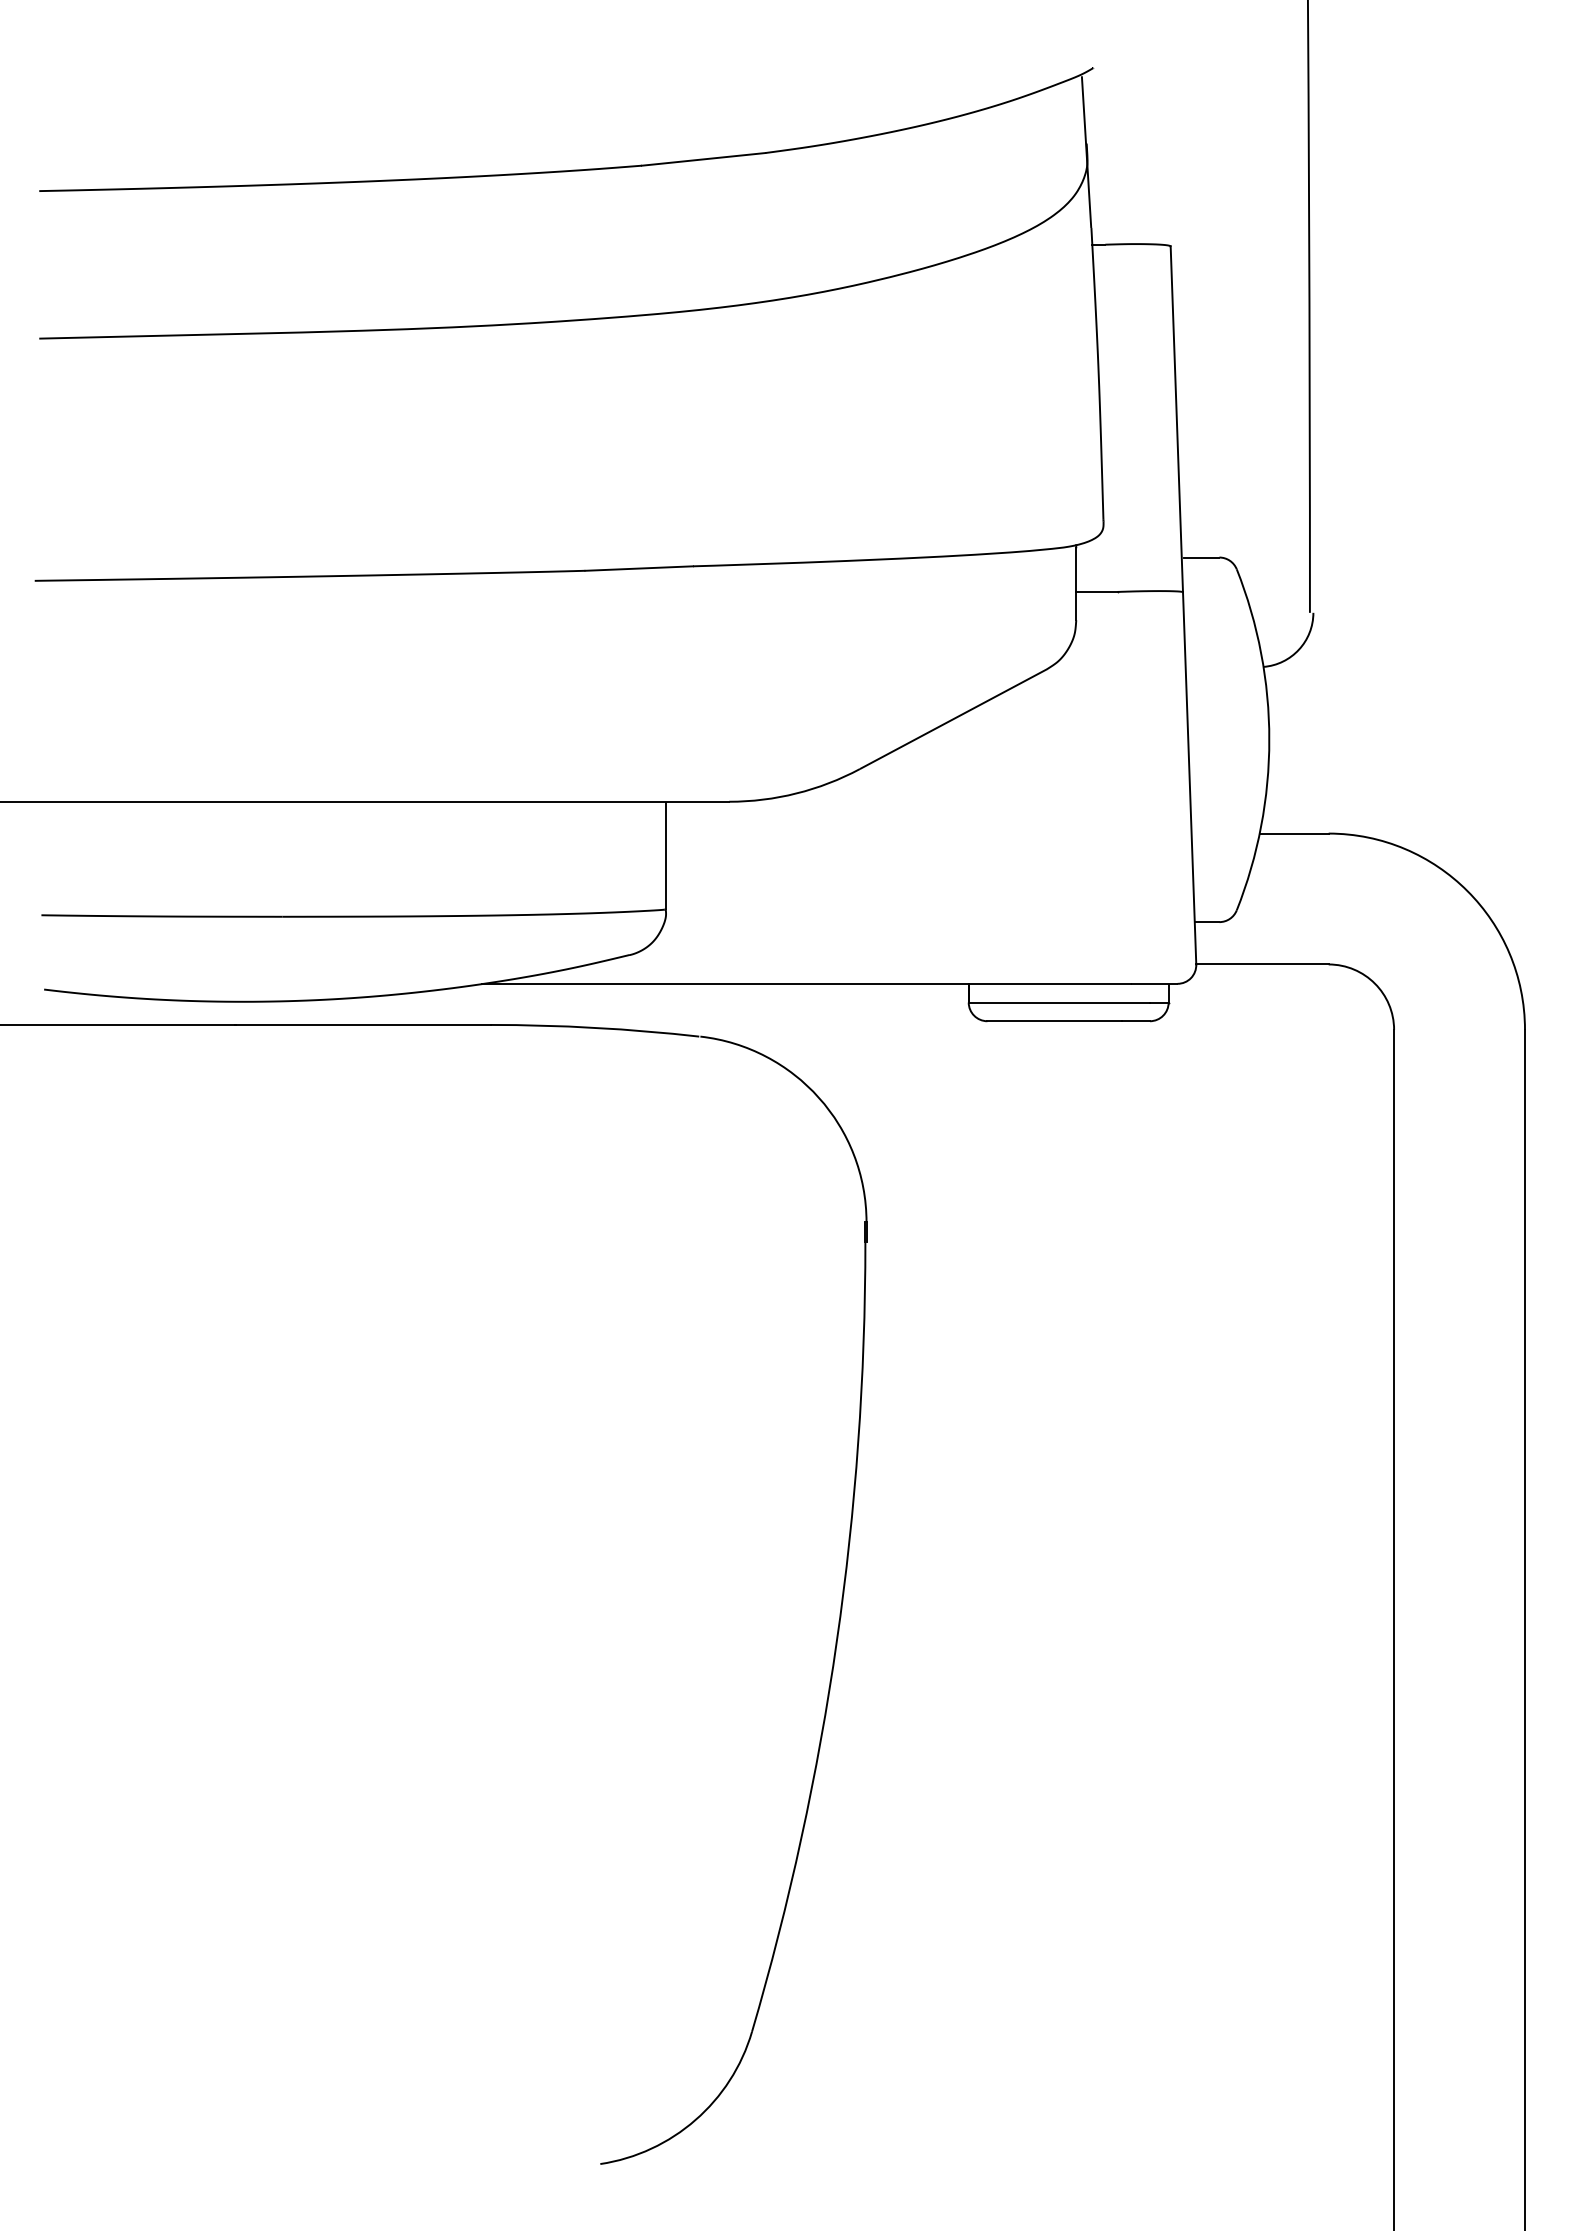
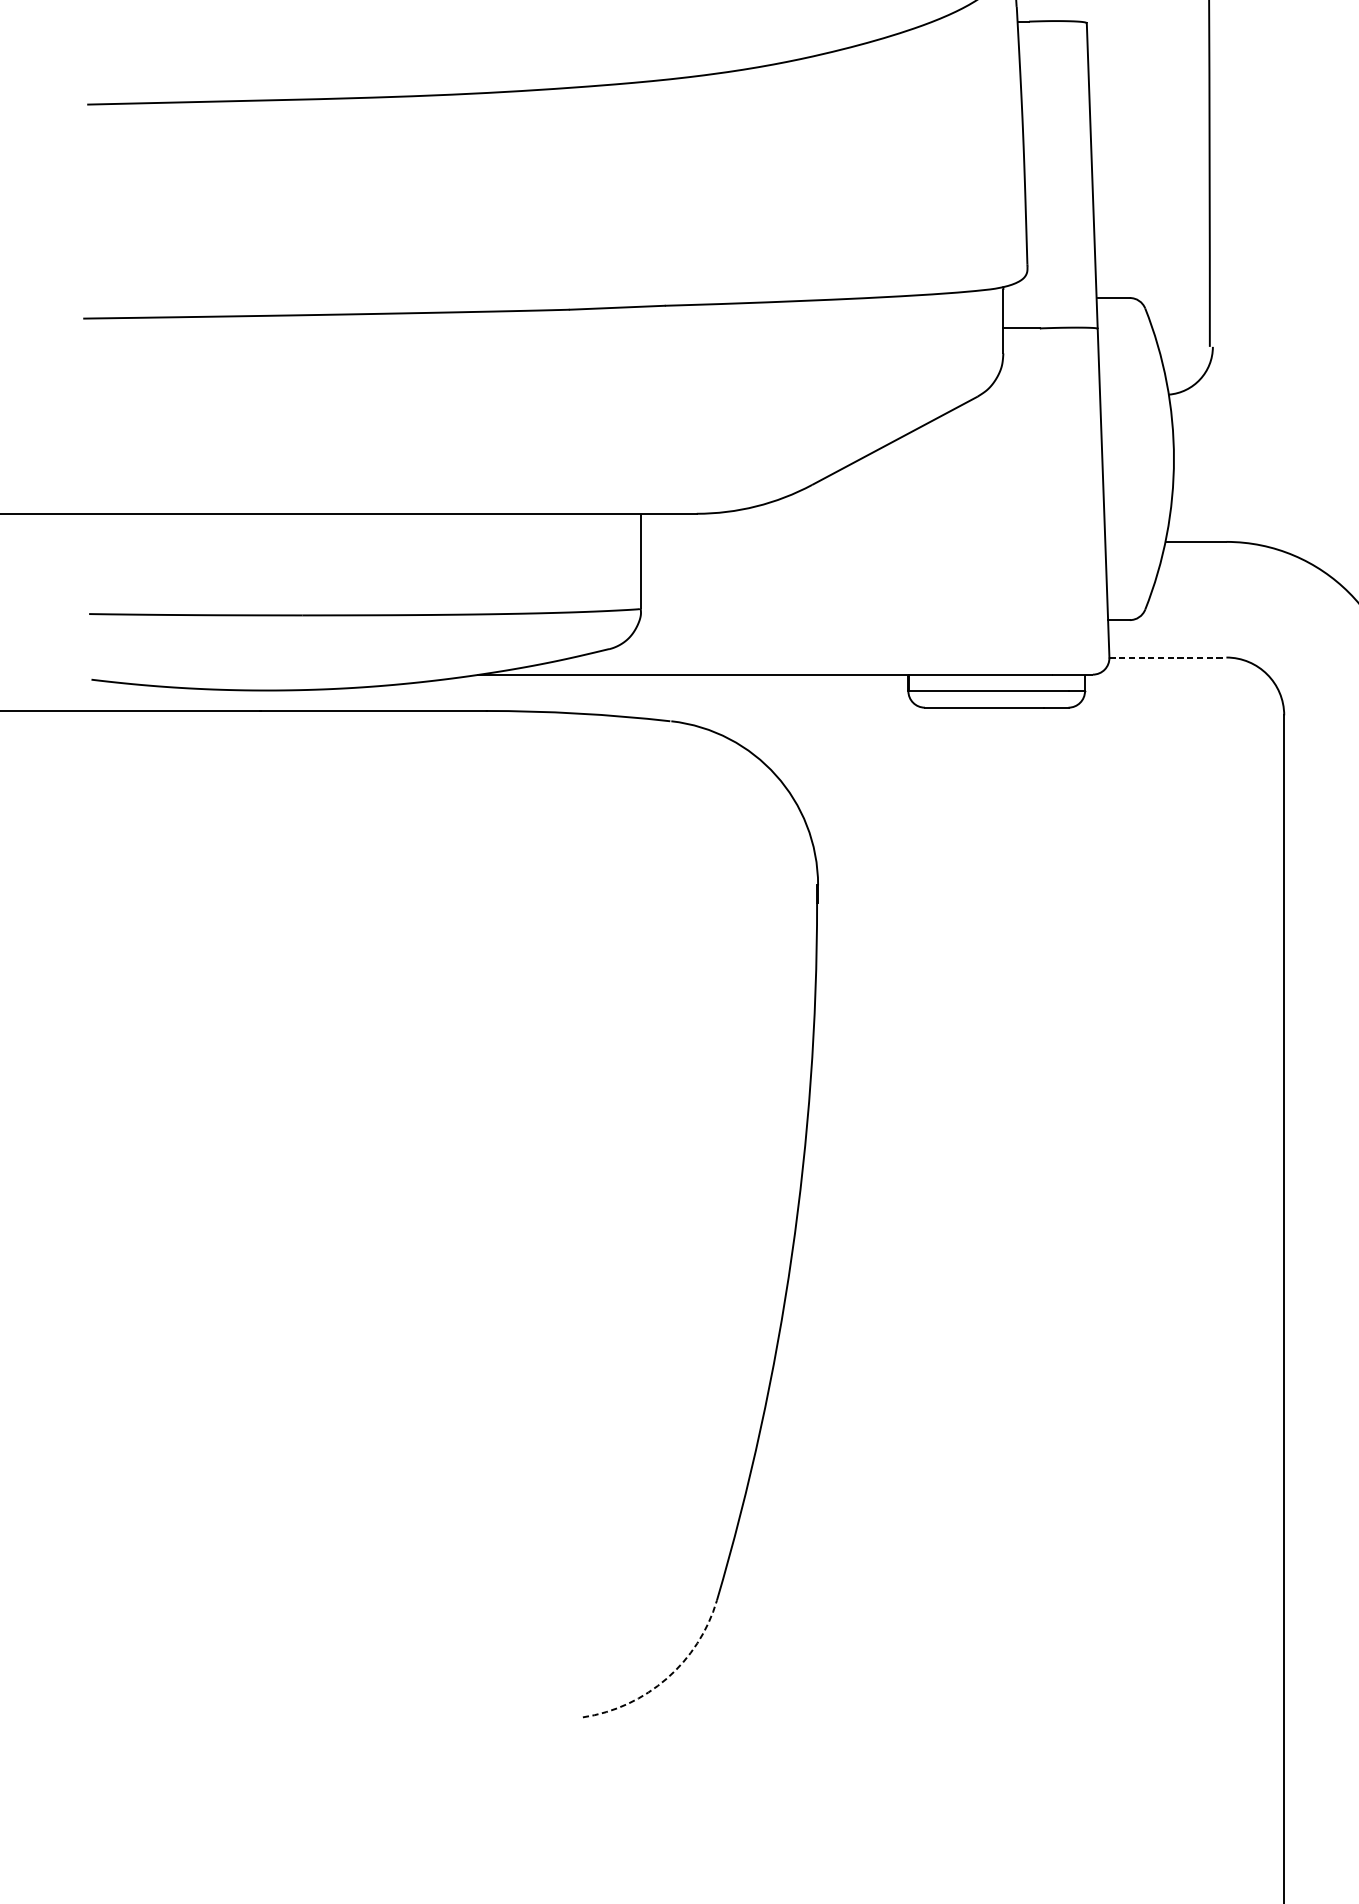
line: (1262, 964) -> (1167, 657), solid -> dashed
arc: (695, 2120) -> (666, 1678), solid -> dashed

